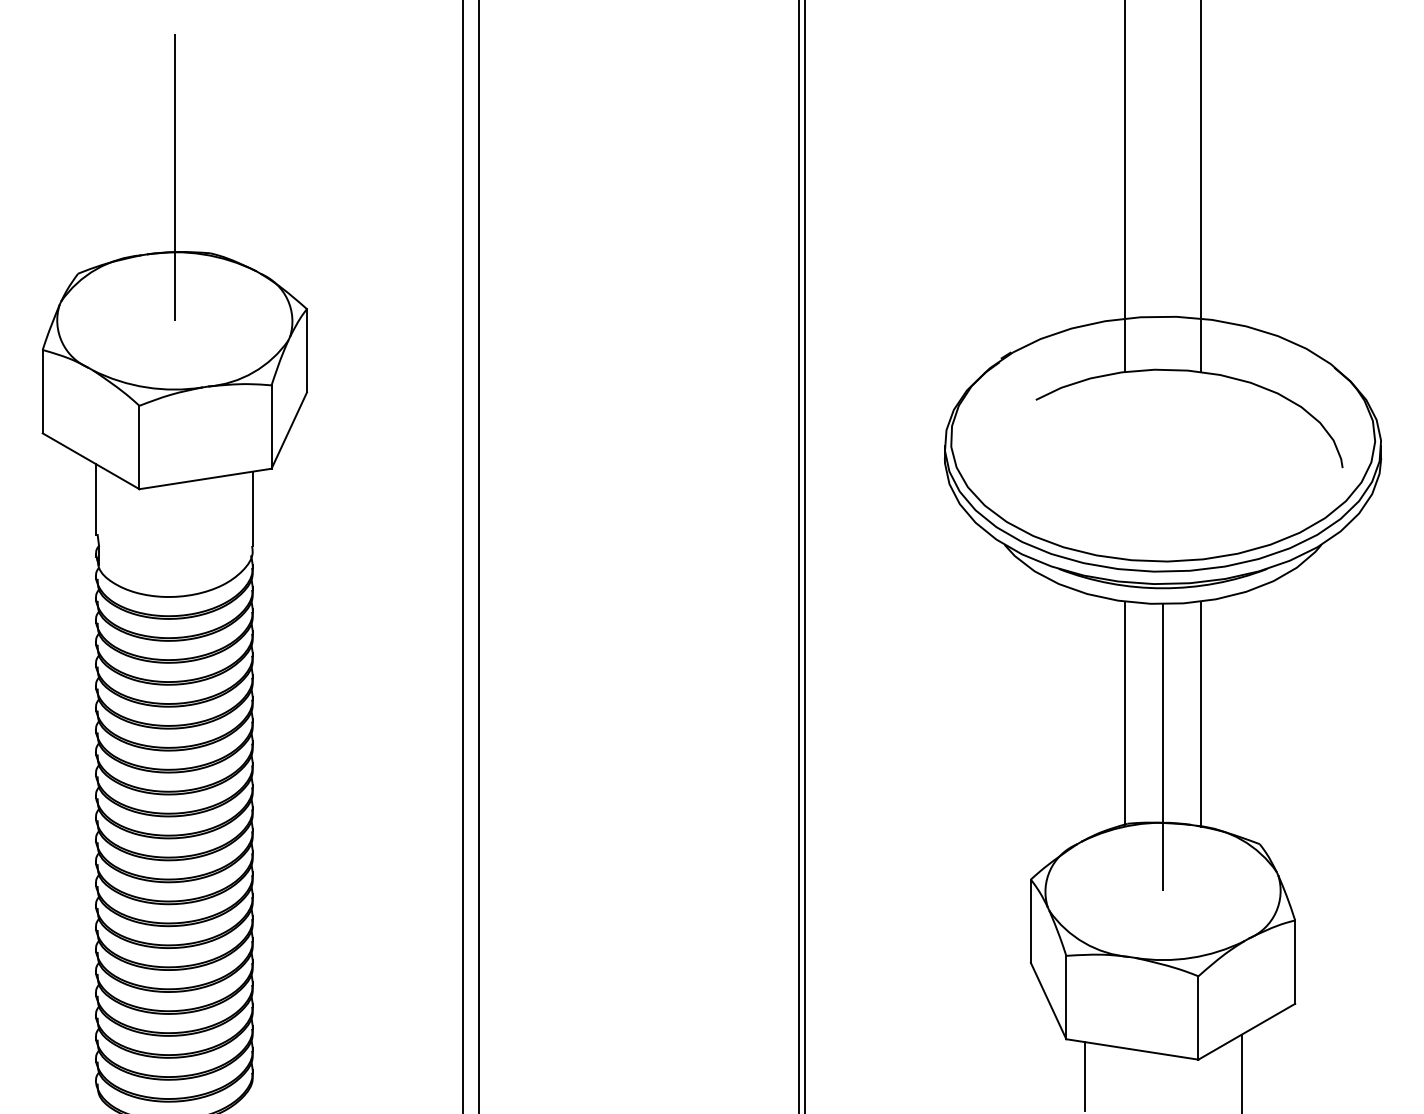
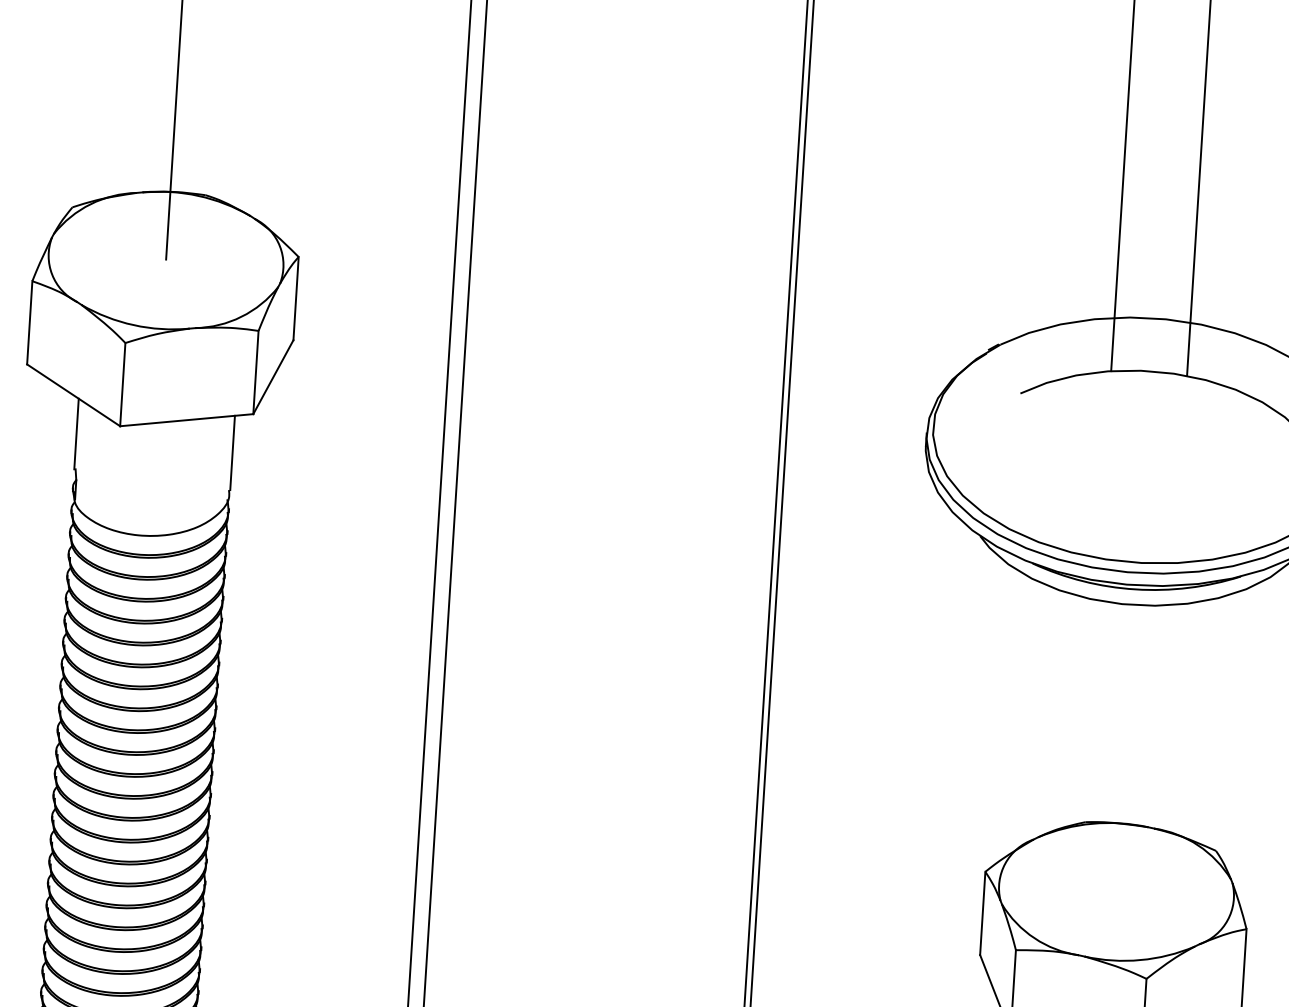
line: (1125, 712) -> (1090, 711), removed
line: (1201, 713) -> (1166, 716), removed
line: (1163, 747) -> (1125, 748), removed

